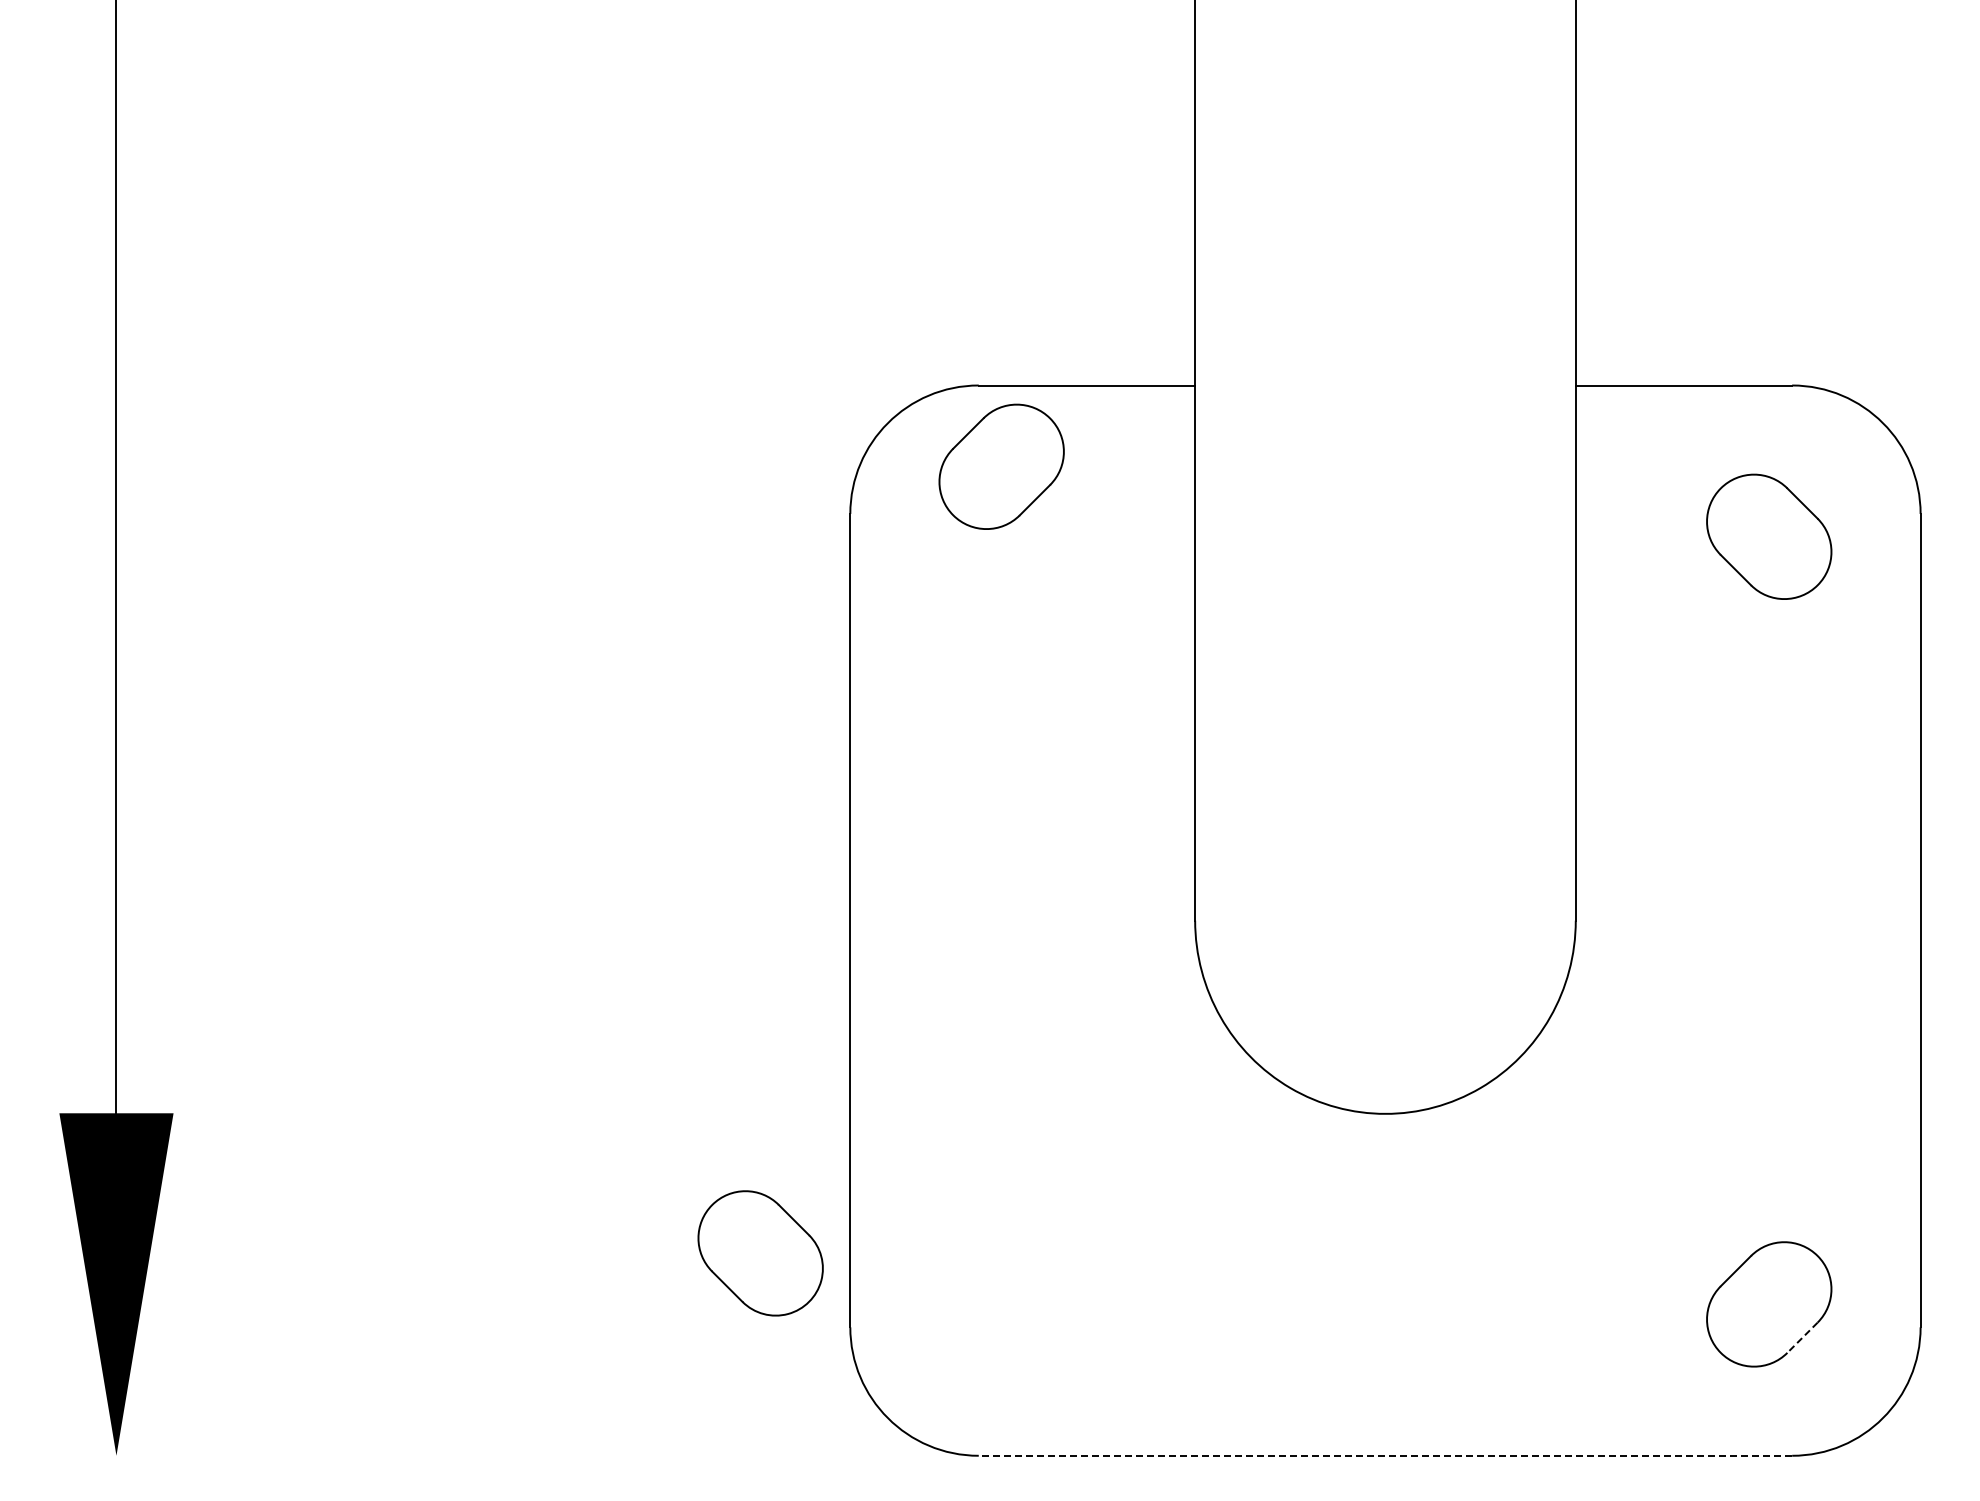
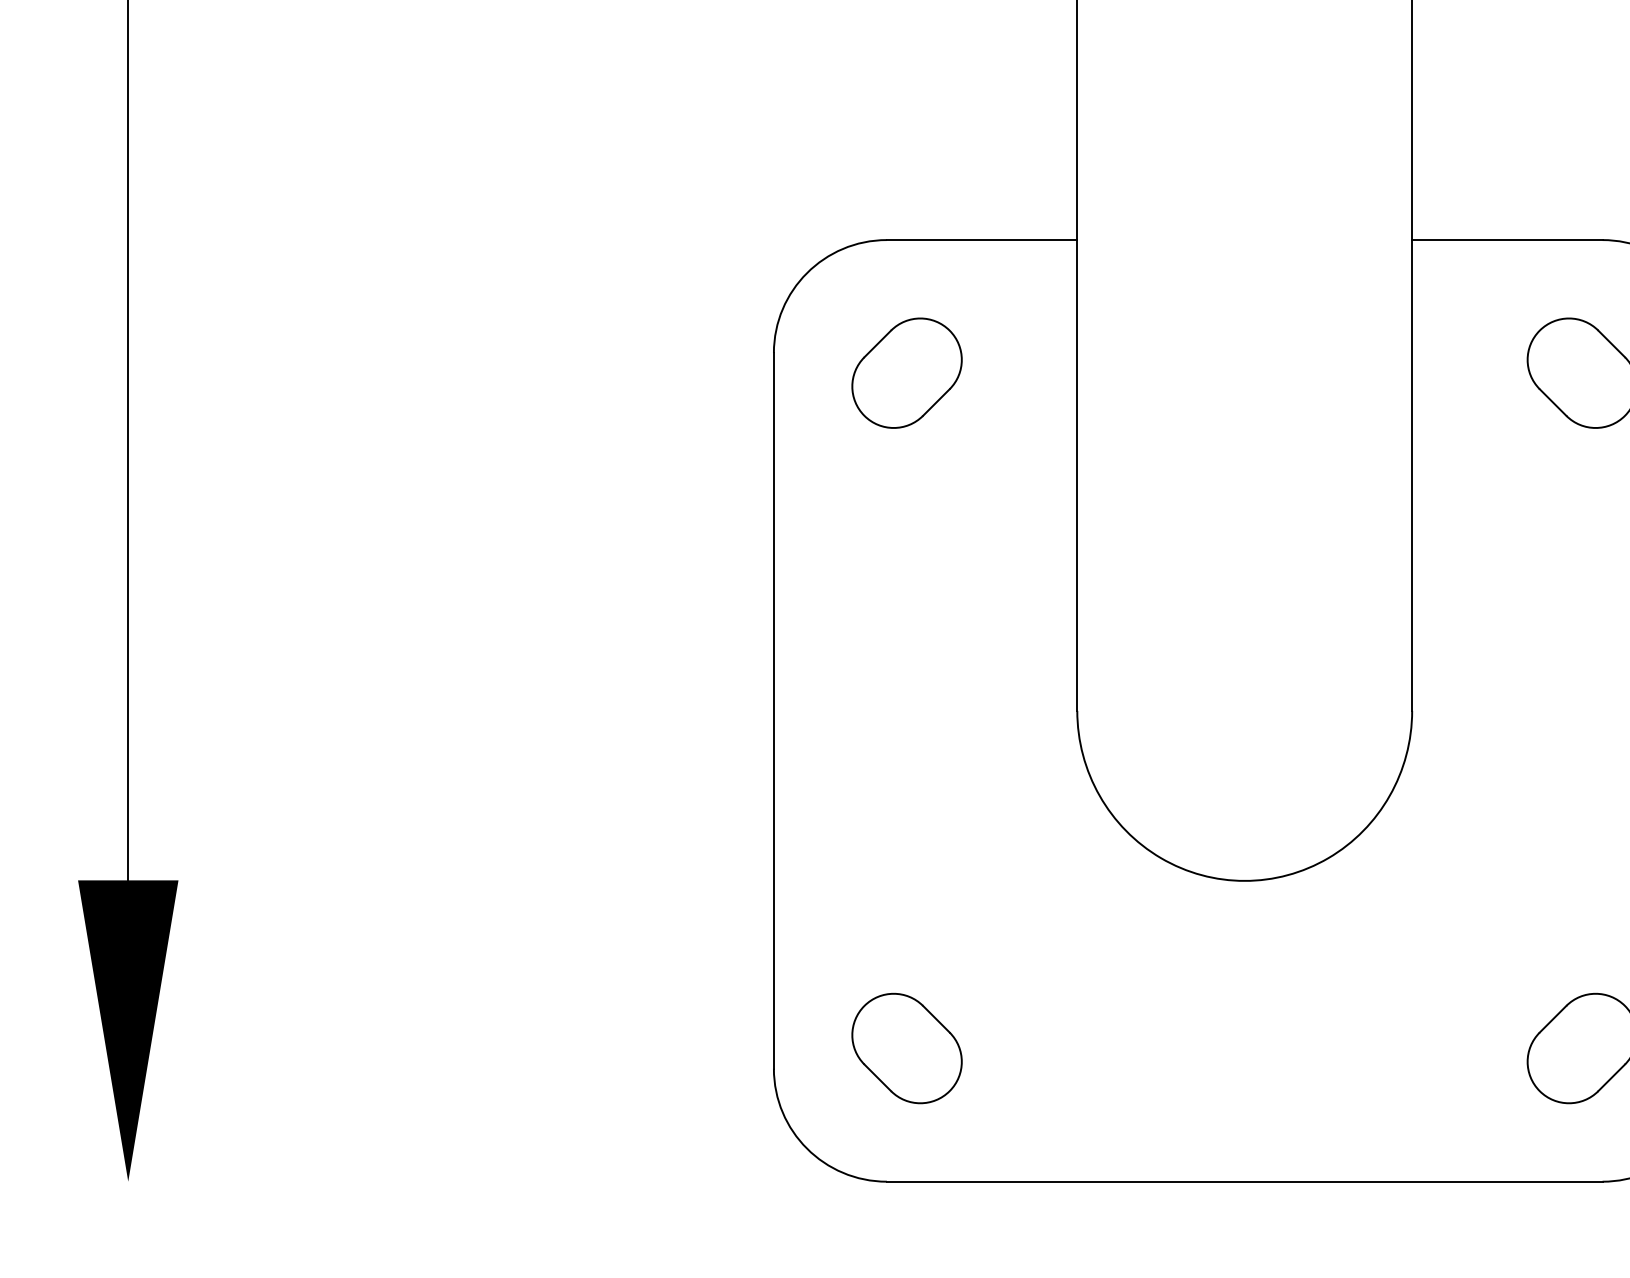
part: (1001, 466) -> (906, 372), moved
part: (760, 1253) -> (906, 1048), moved
line: (1802, 1338) -> (1611, 1078), dashed -> solid
line: (1385, 1455) -> (1244, 1181), dashed -> solid

